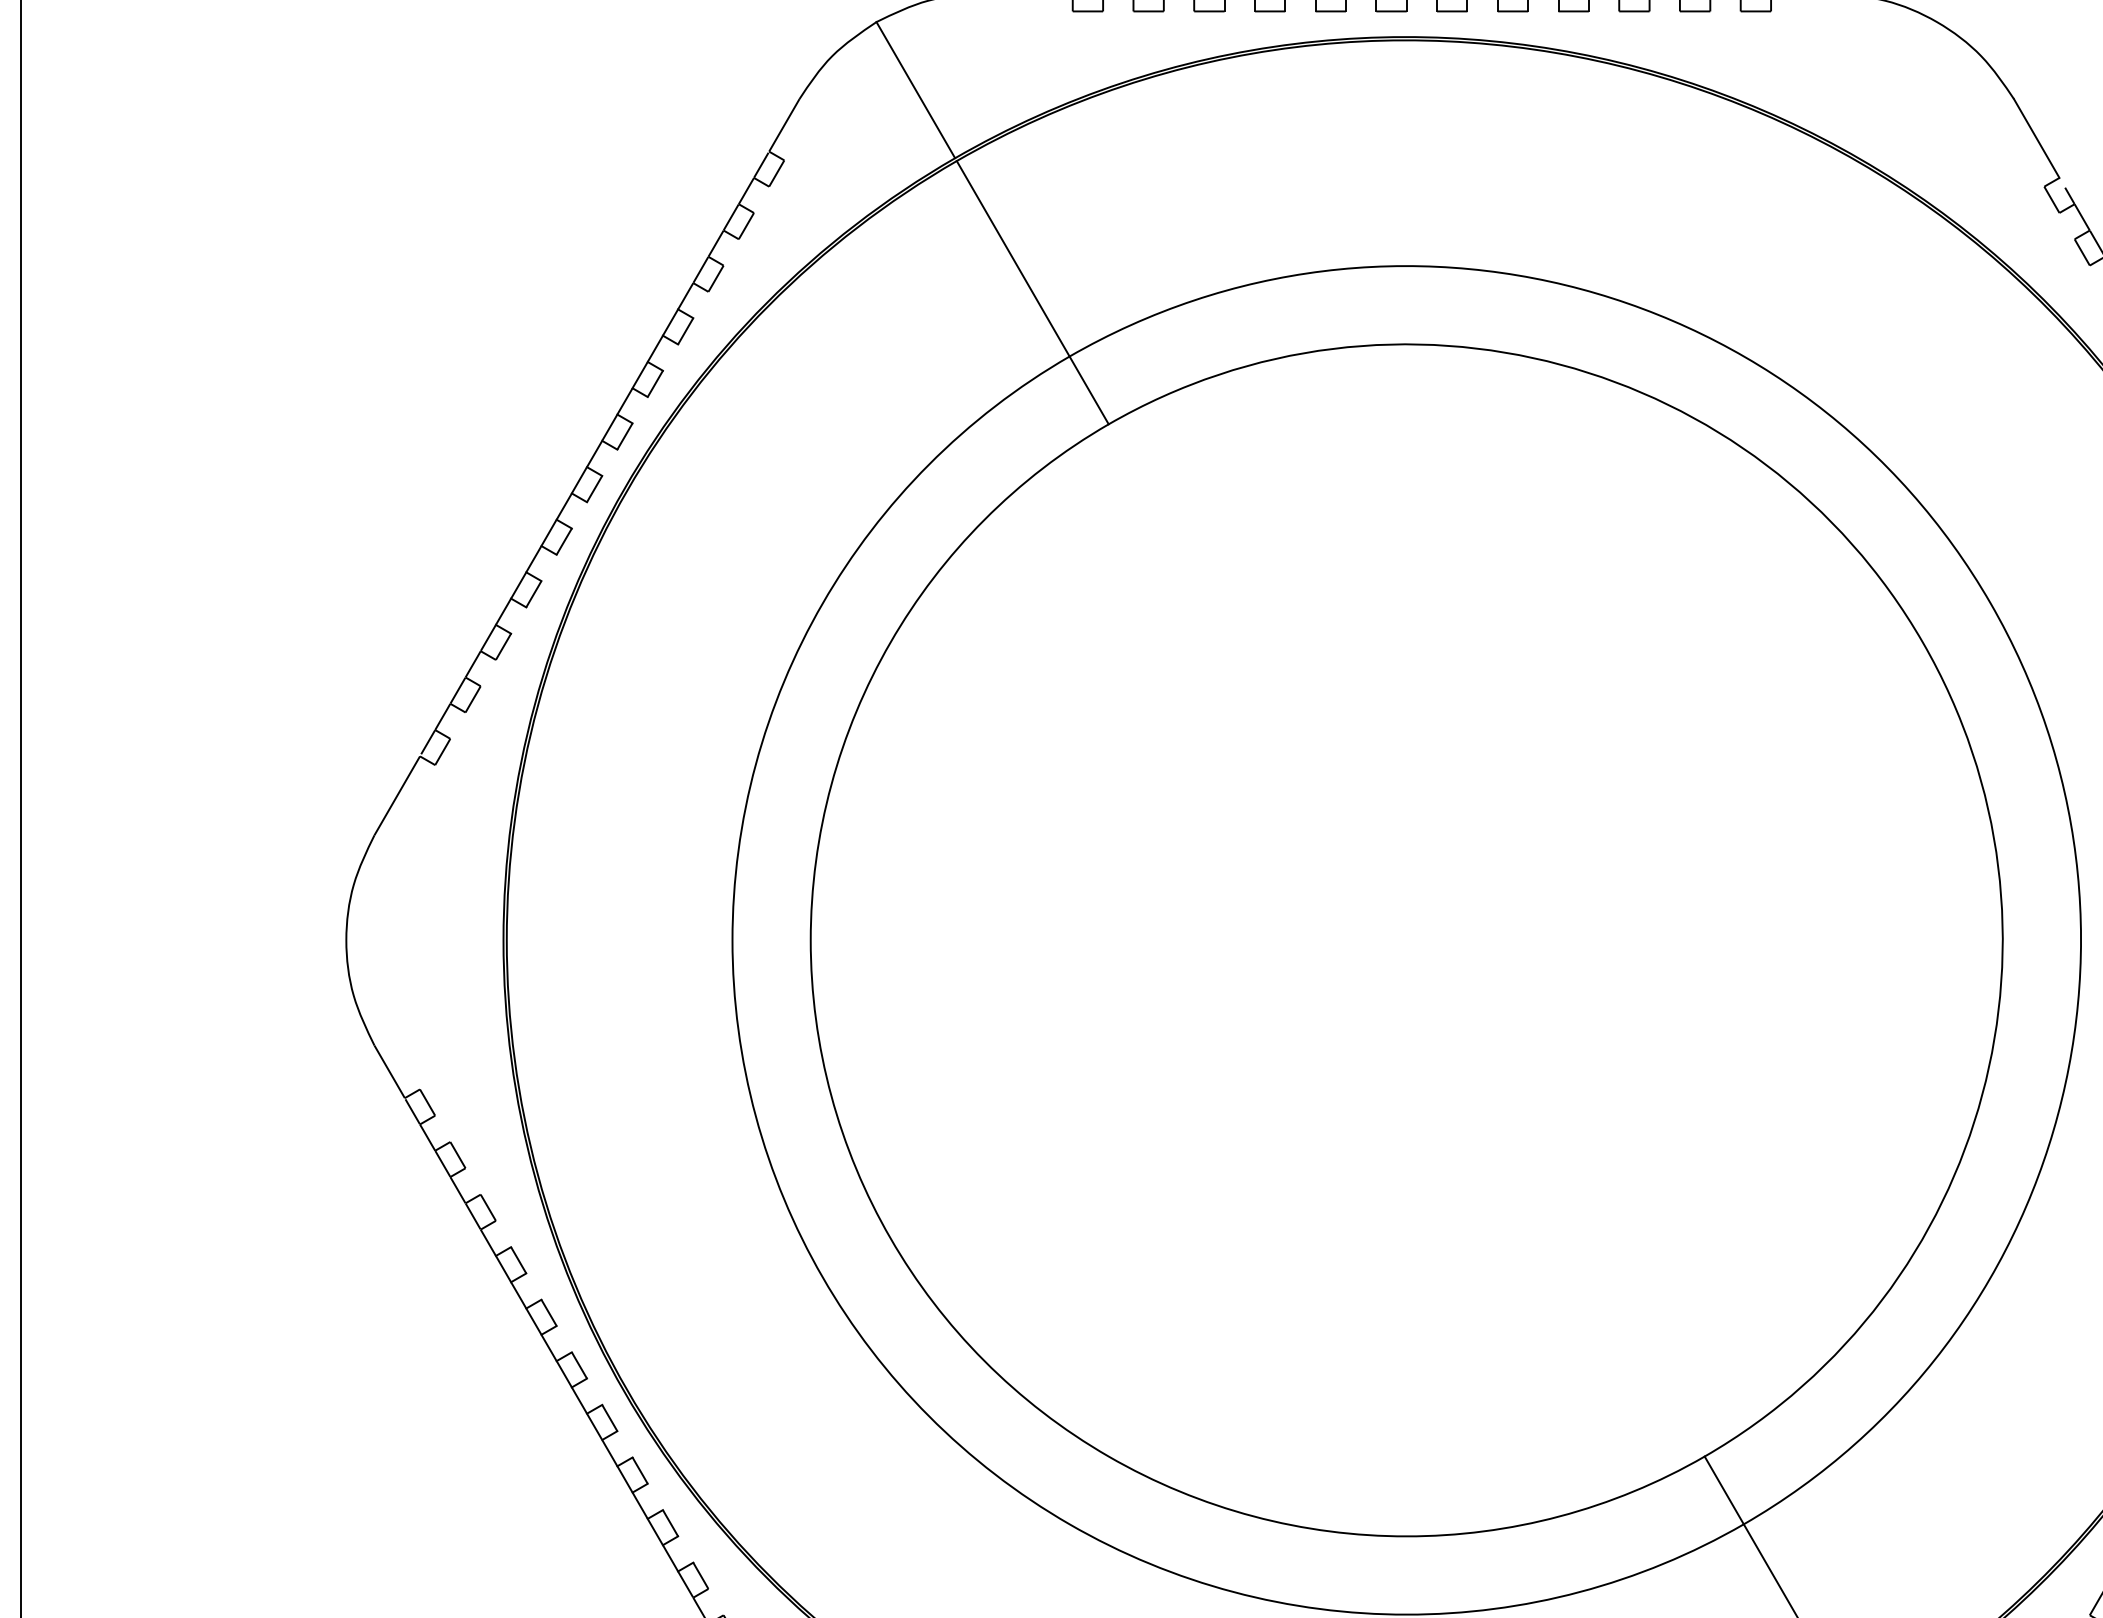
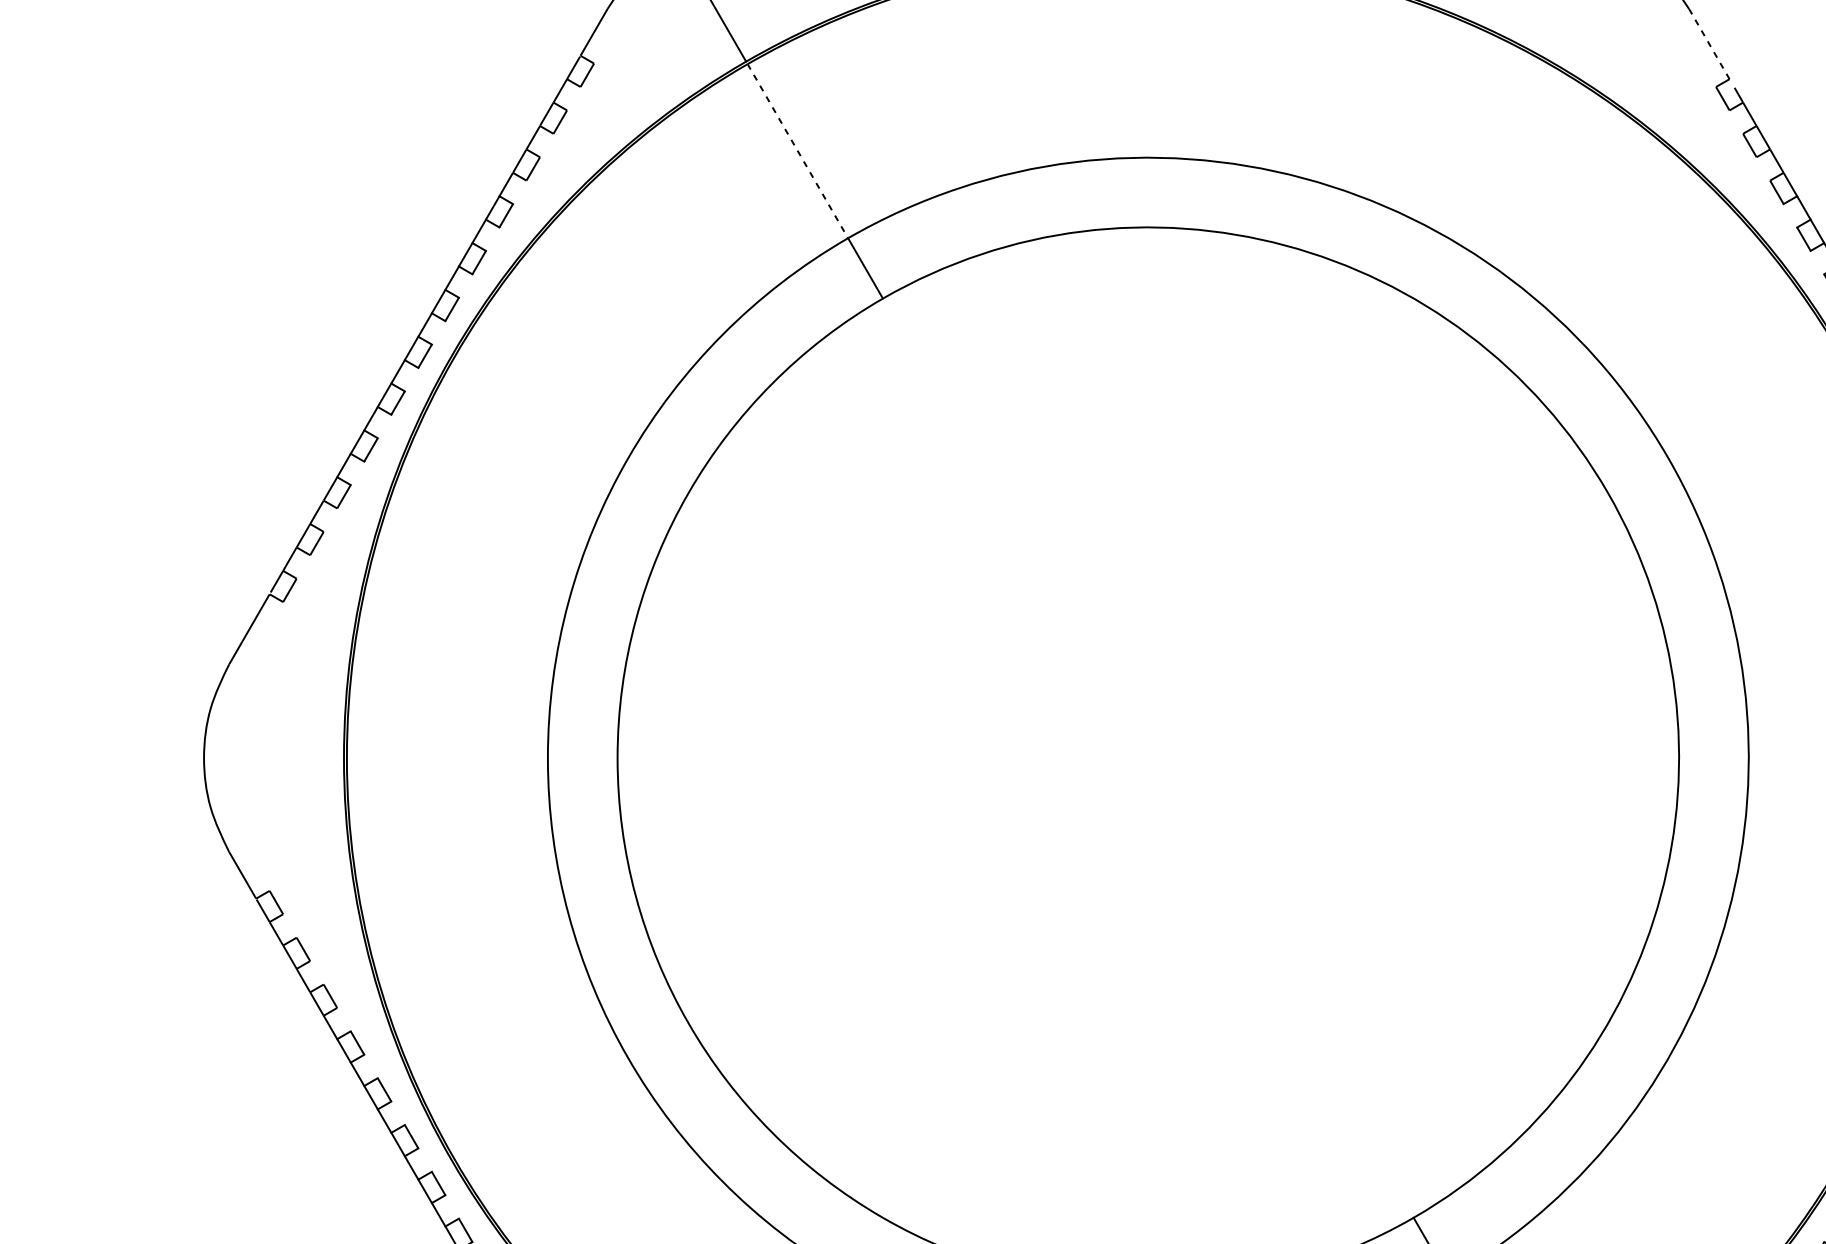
line: (2036, 138) -> (1709, 44), solid -> dashed
line: (1013, 258) -> (798, 150), solid -> dashed

